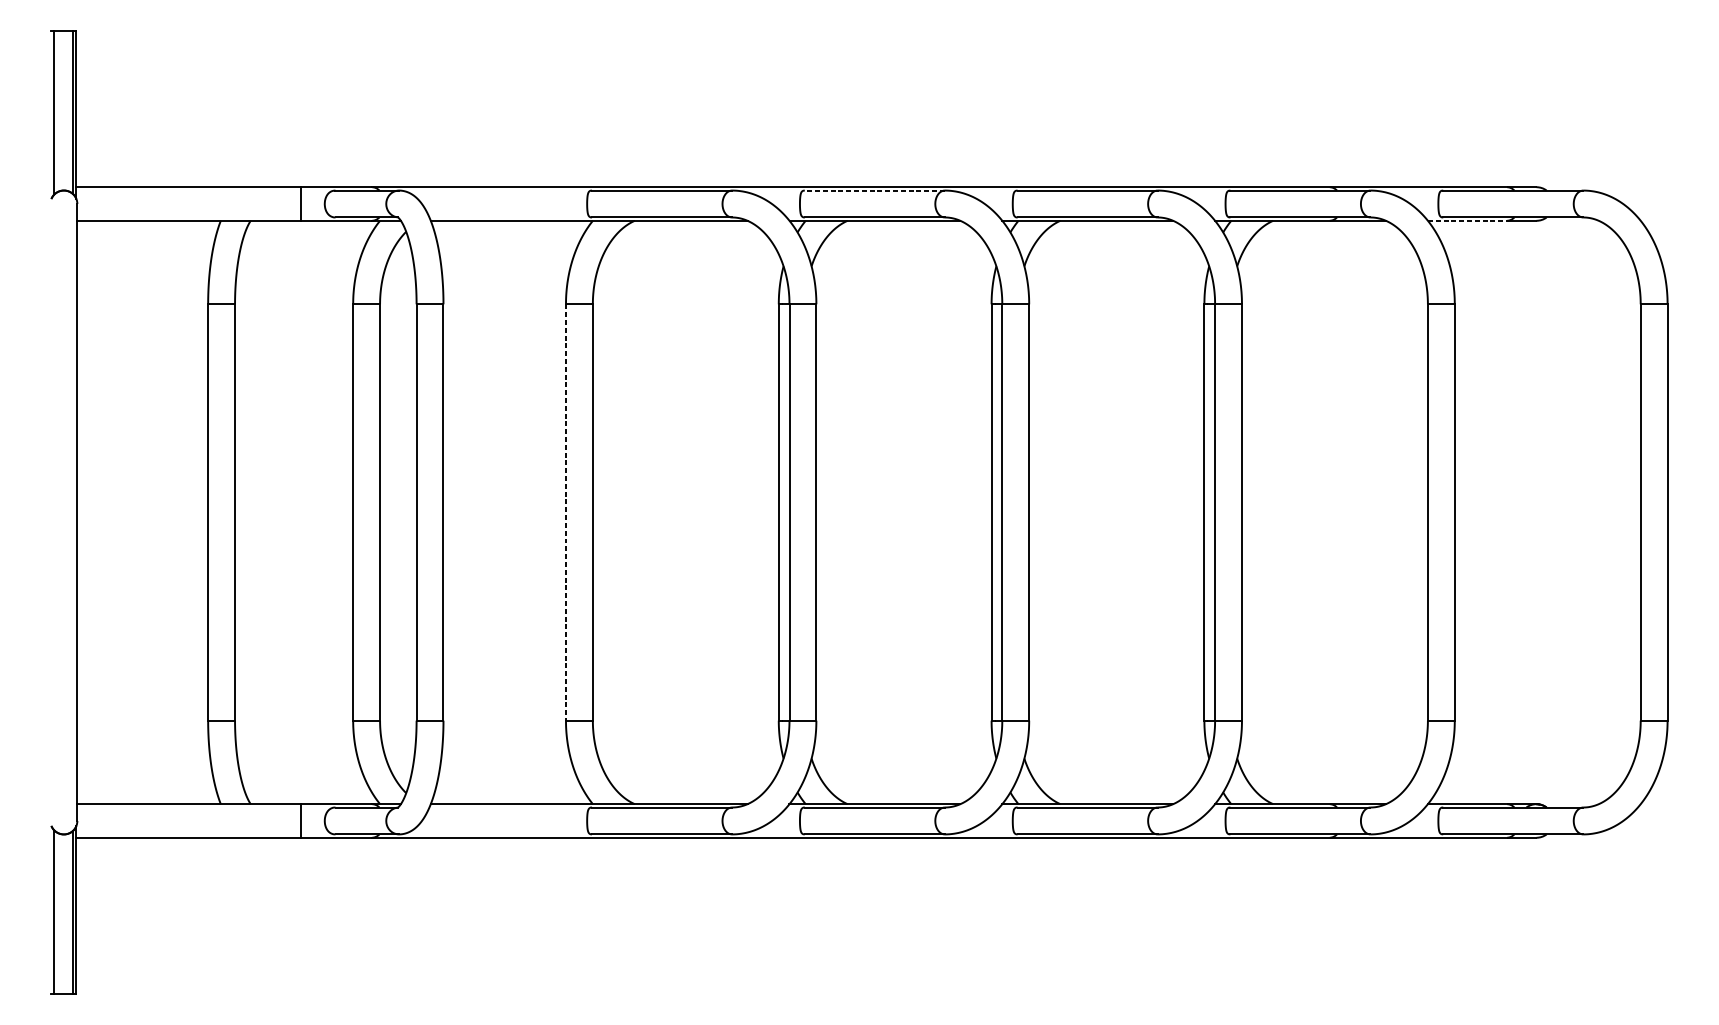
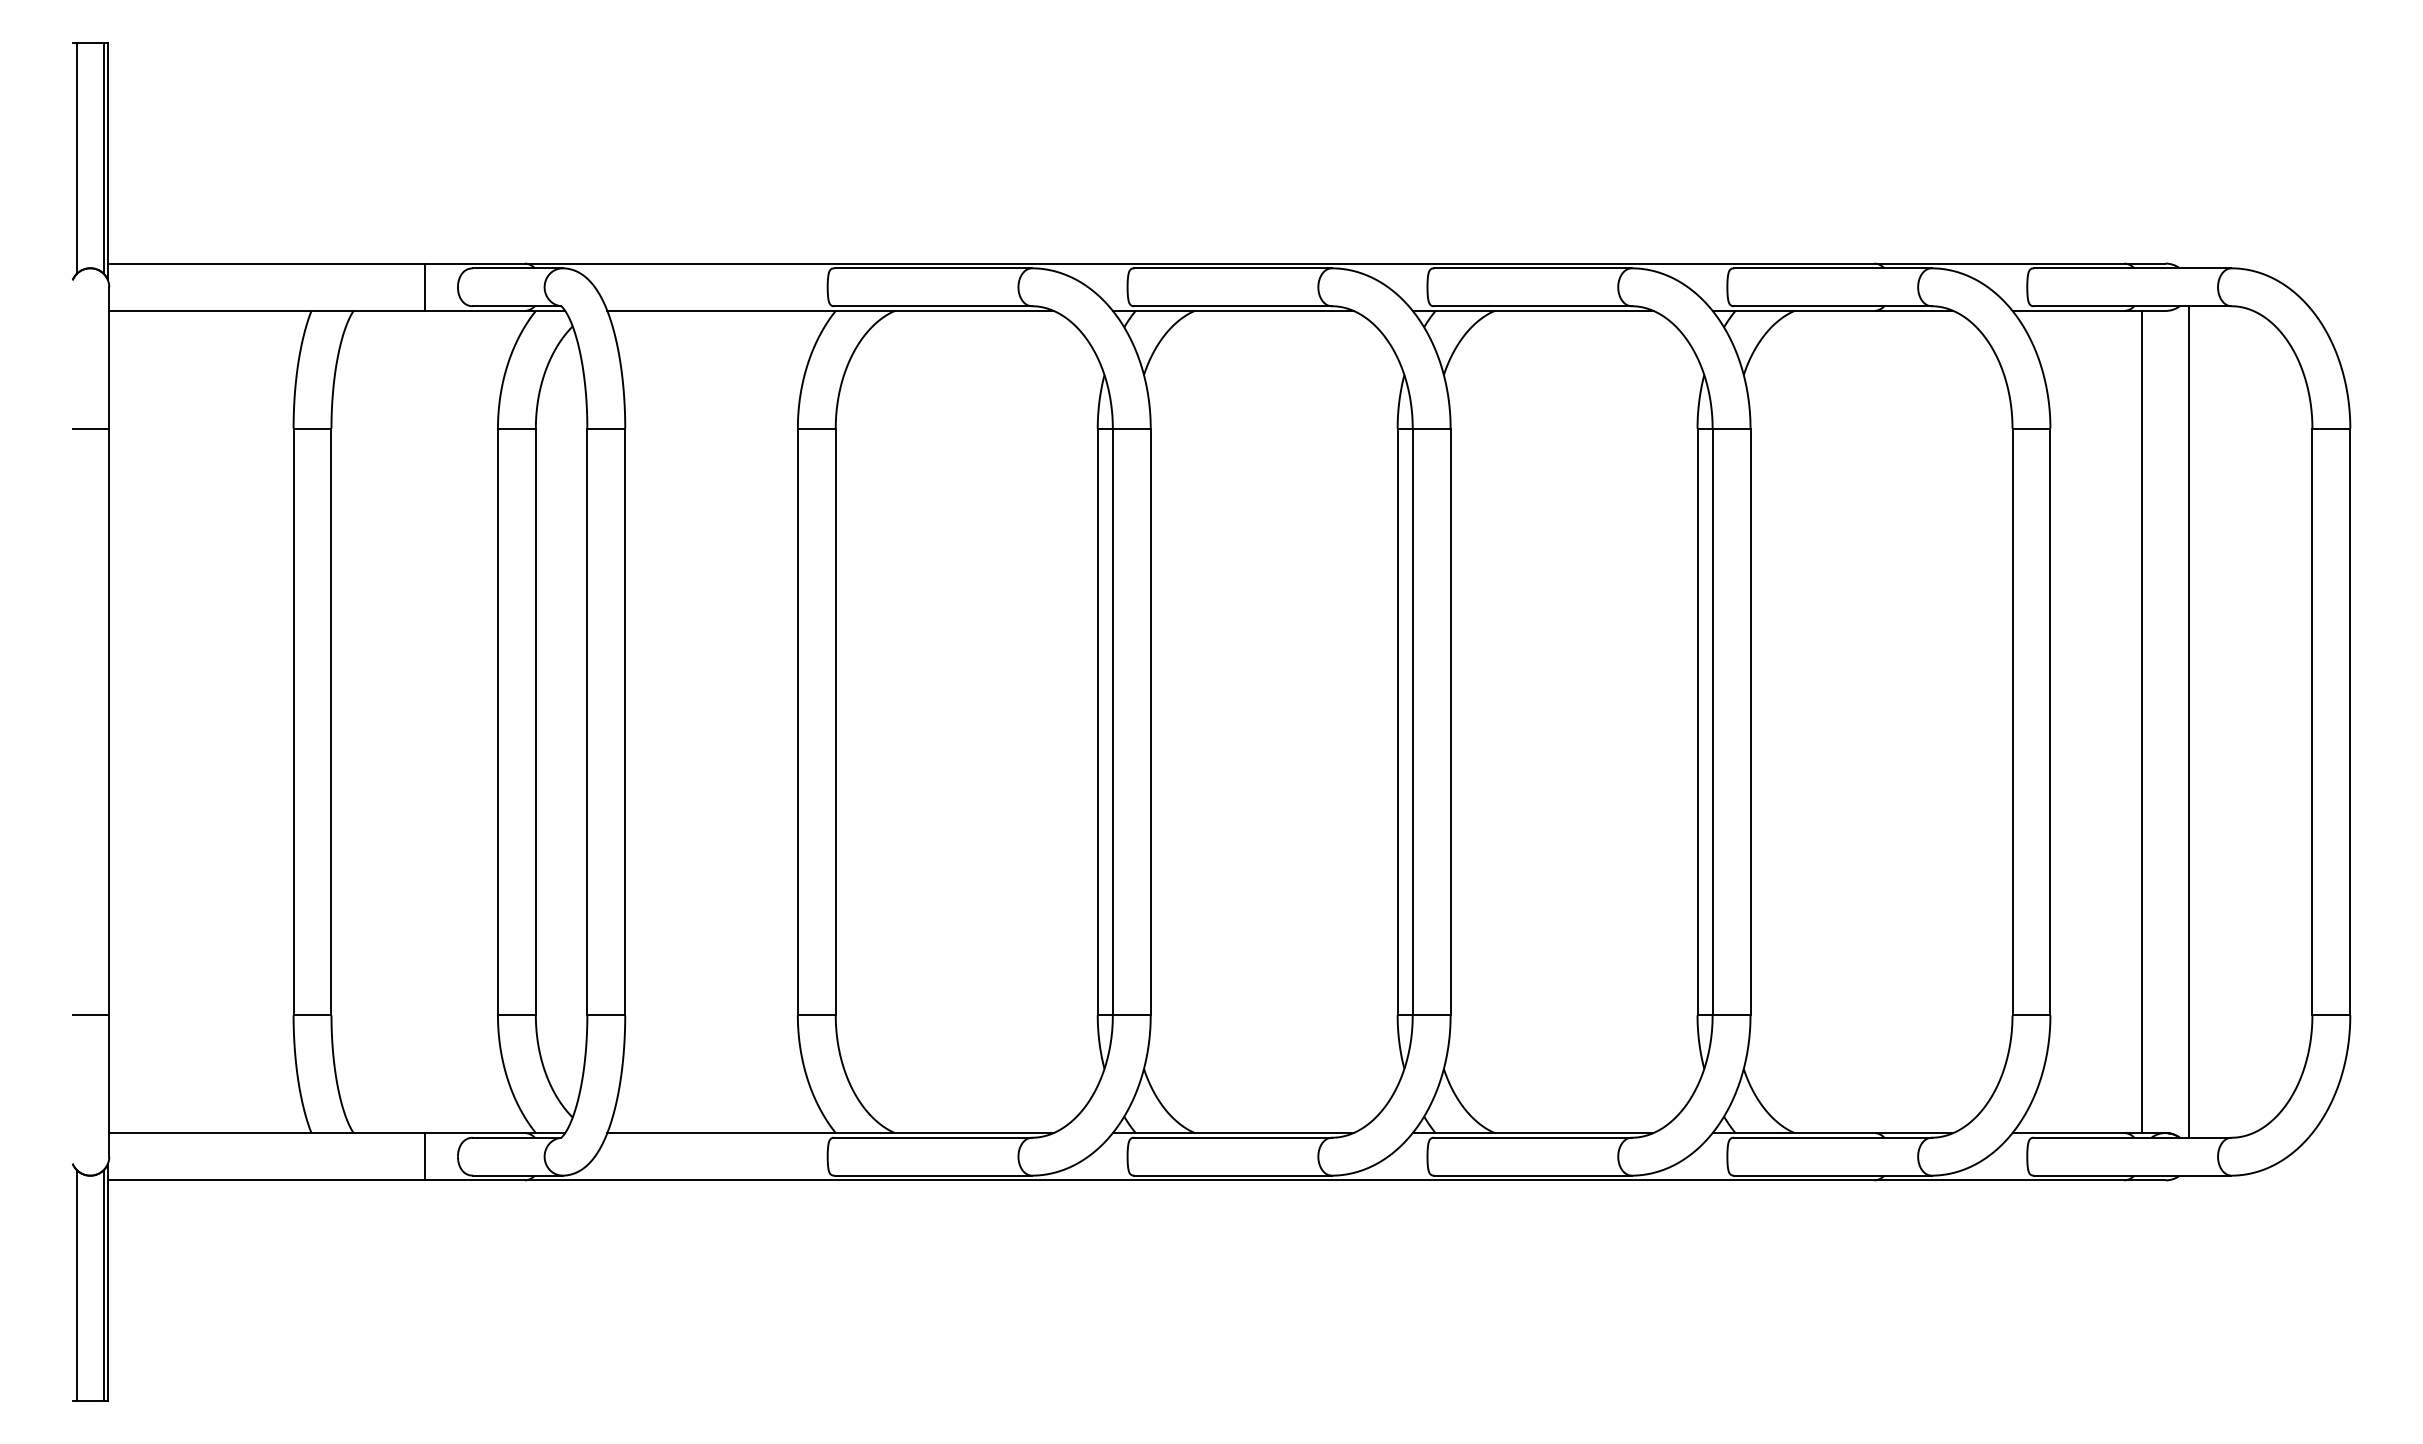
line: (875, 190) -> (1233, 268), dashed -> solid
line: (1467, 220) -> (2068, 310), dashed -> solid
line: (64, 304) -> (90, 428), added
line: (565, 512) -> (797, 722), dashed -> solid
line: (1519, 512) -> (2141, 721), added
line: (1553, 512) -> (2189, 721), added
line: (64, 720) -> (90, 1015), added

